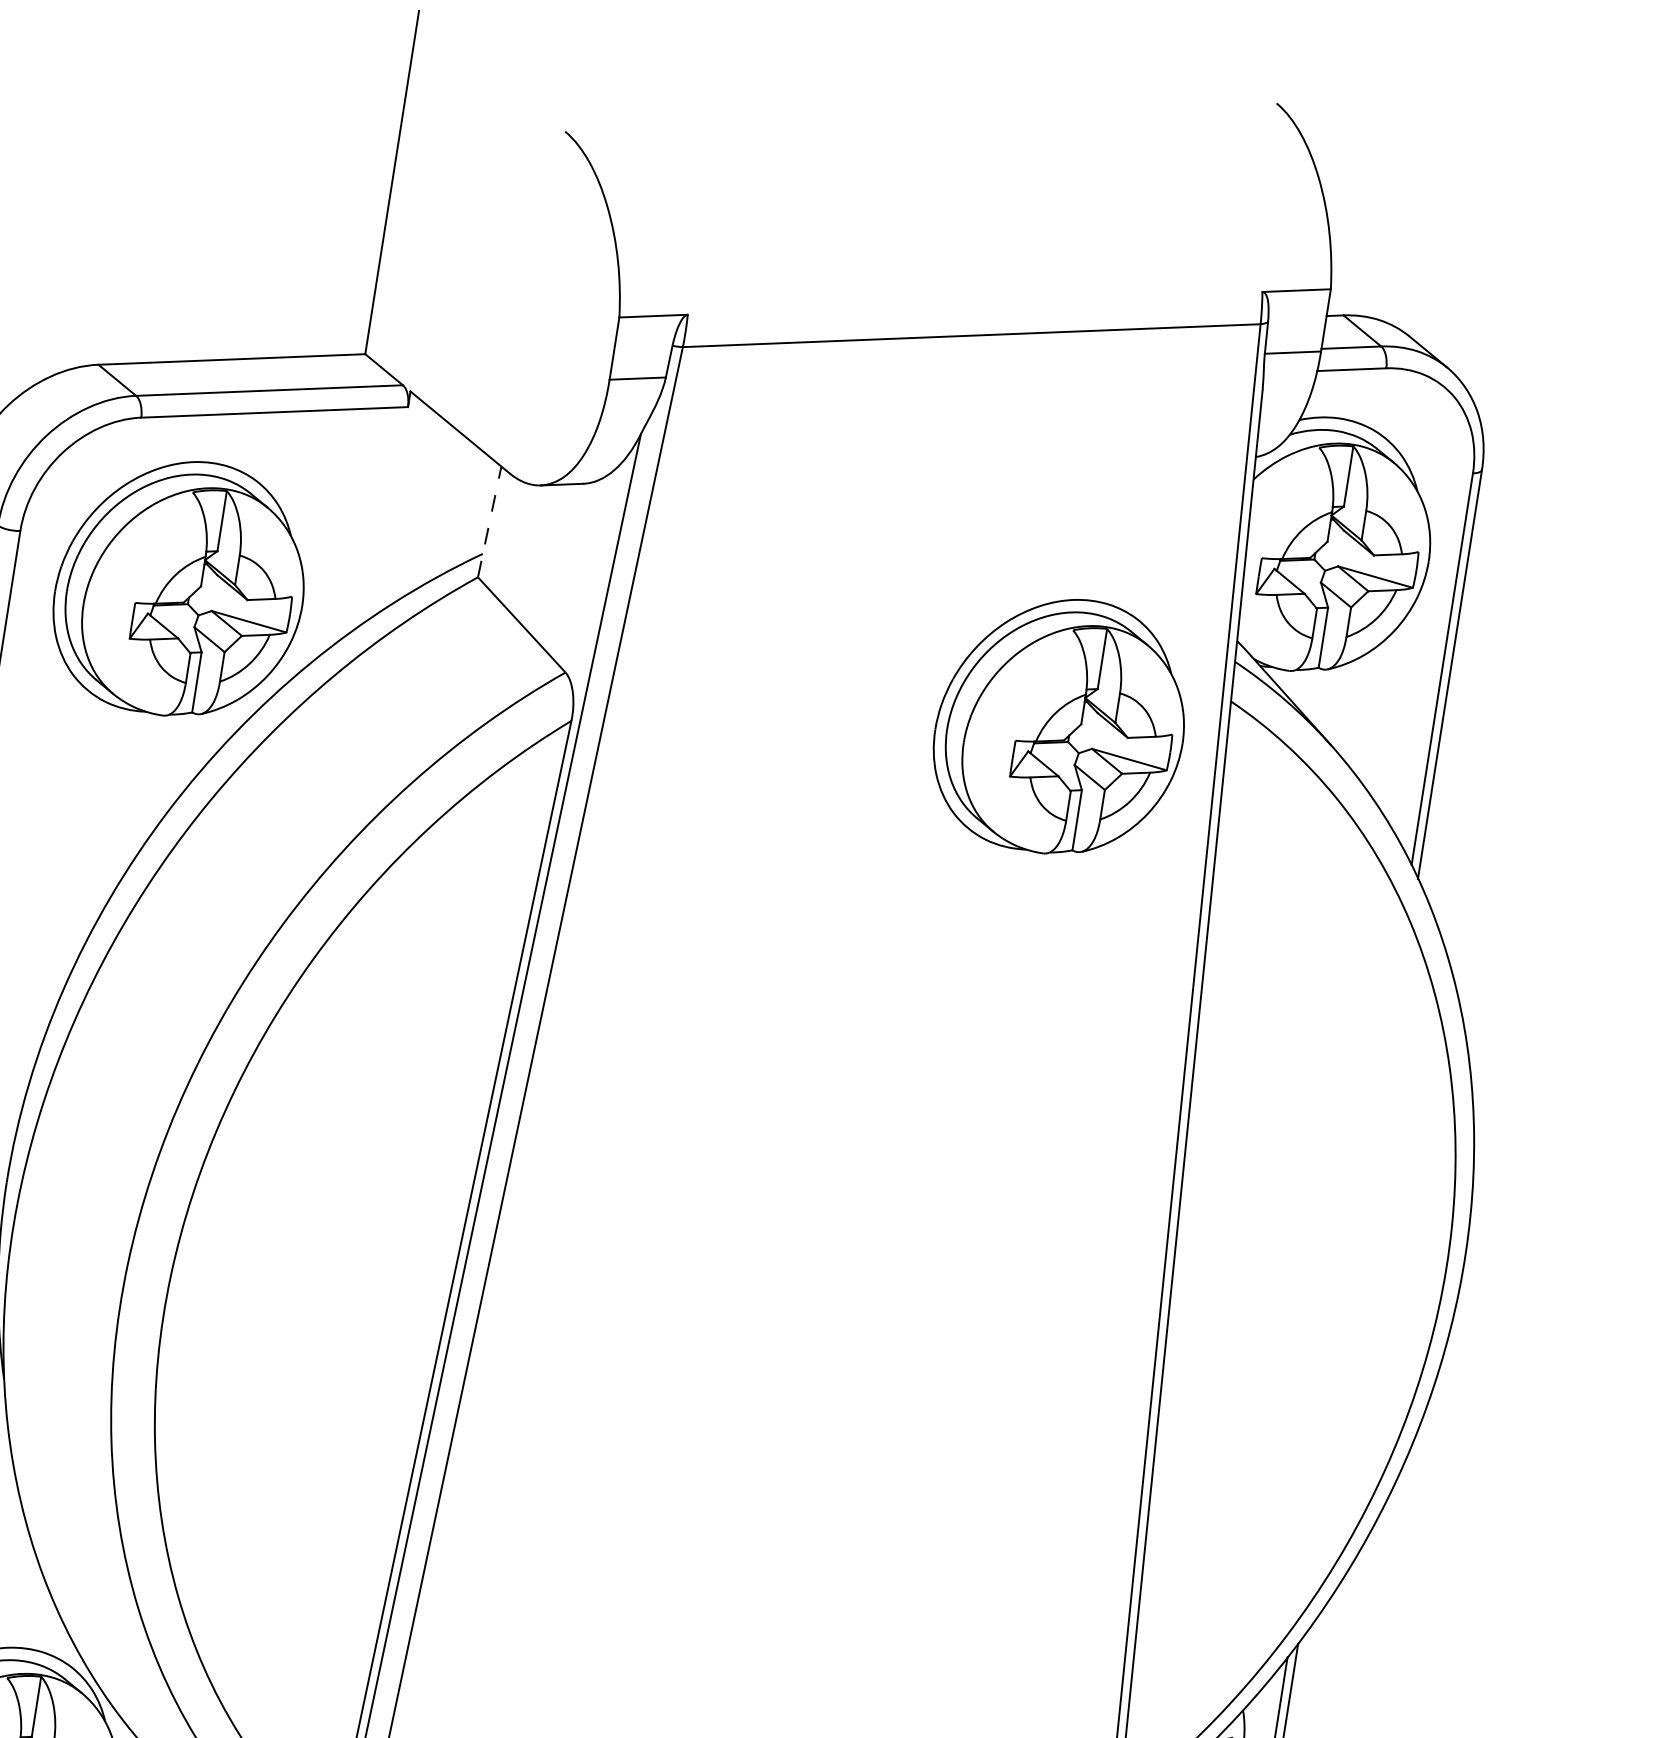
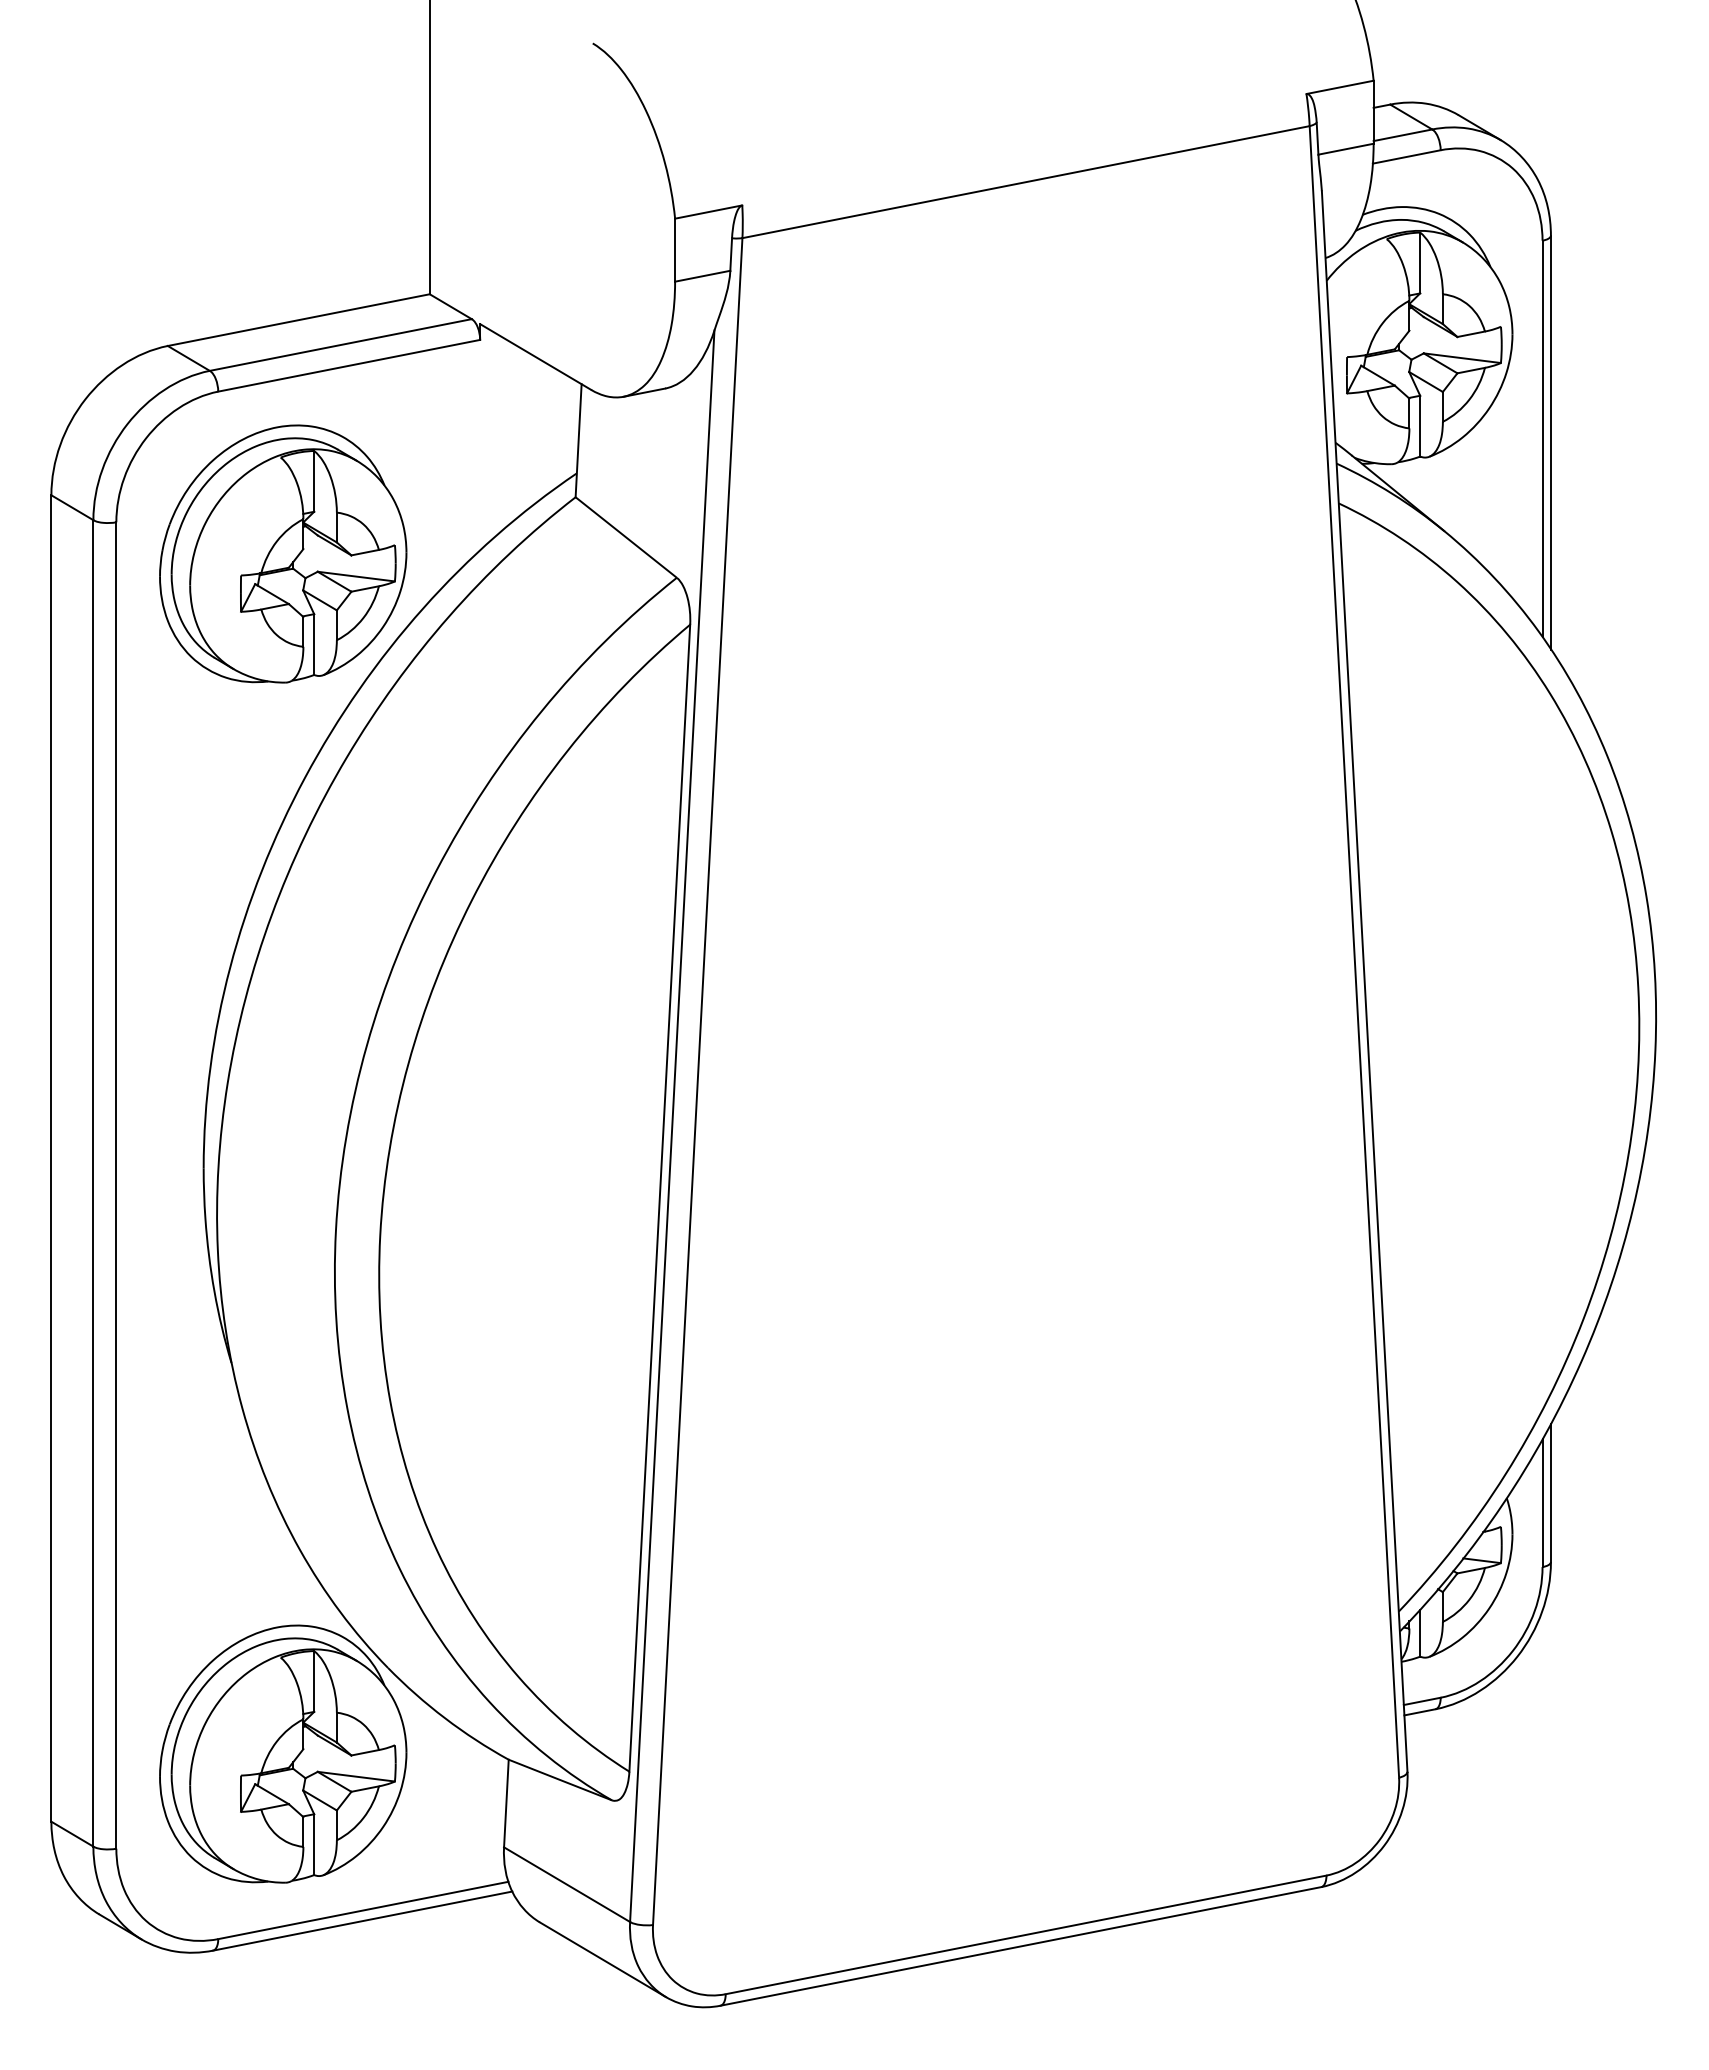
line: (489, 521) -> (578, 440), dashed -> solid
part: (1060, 725) -> (1174, 553), removed

